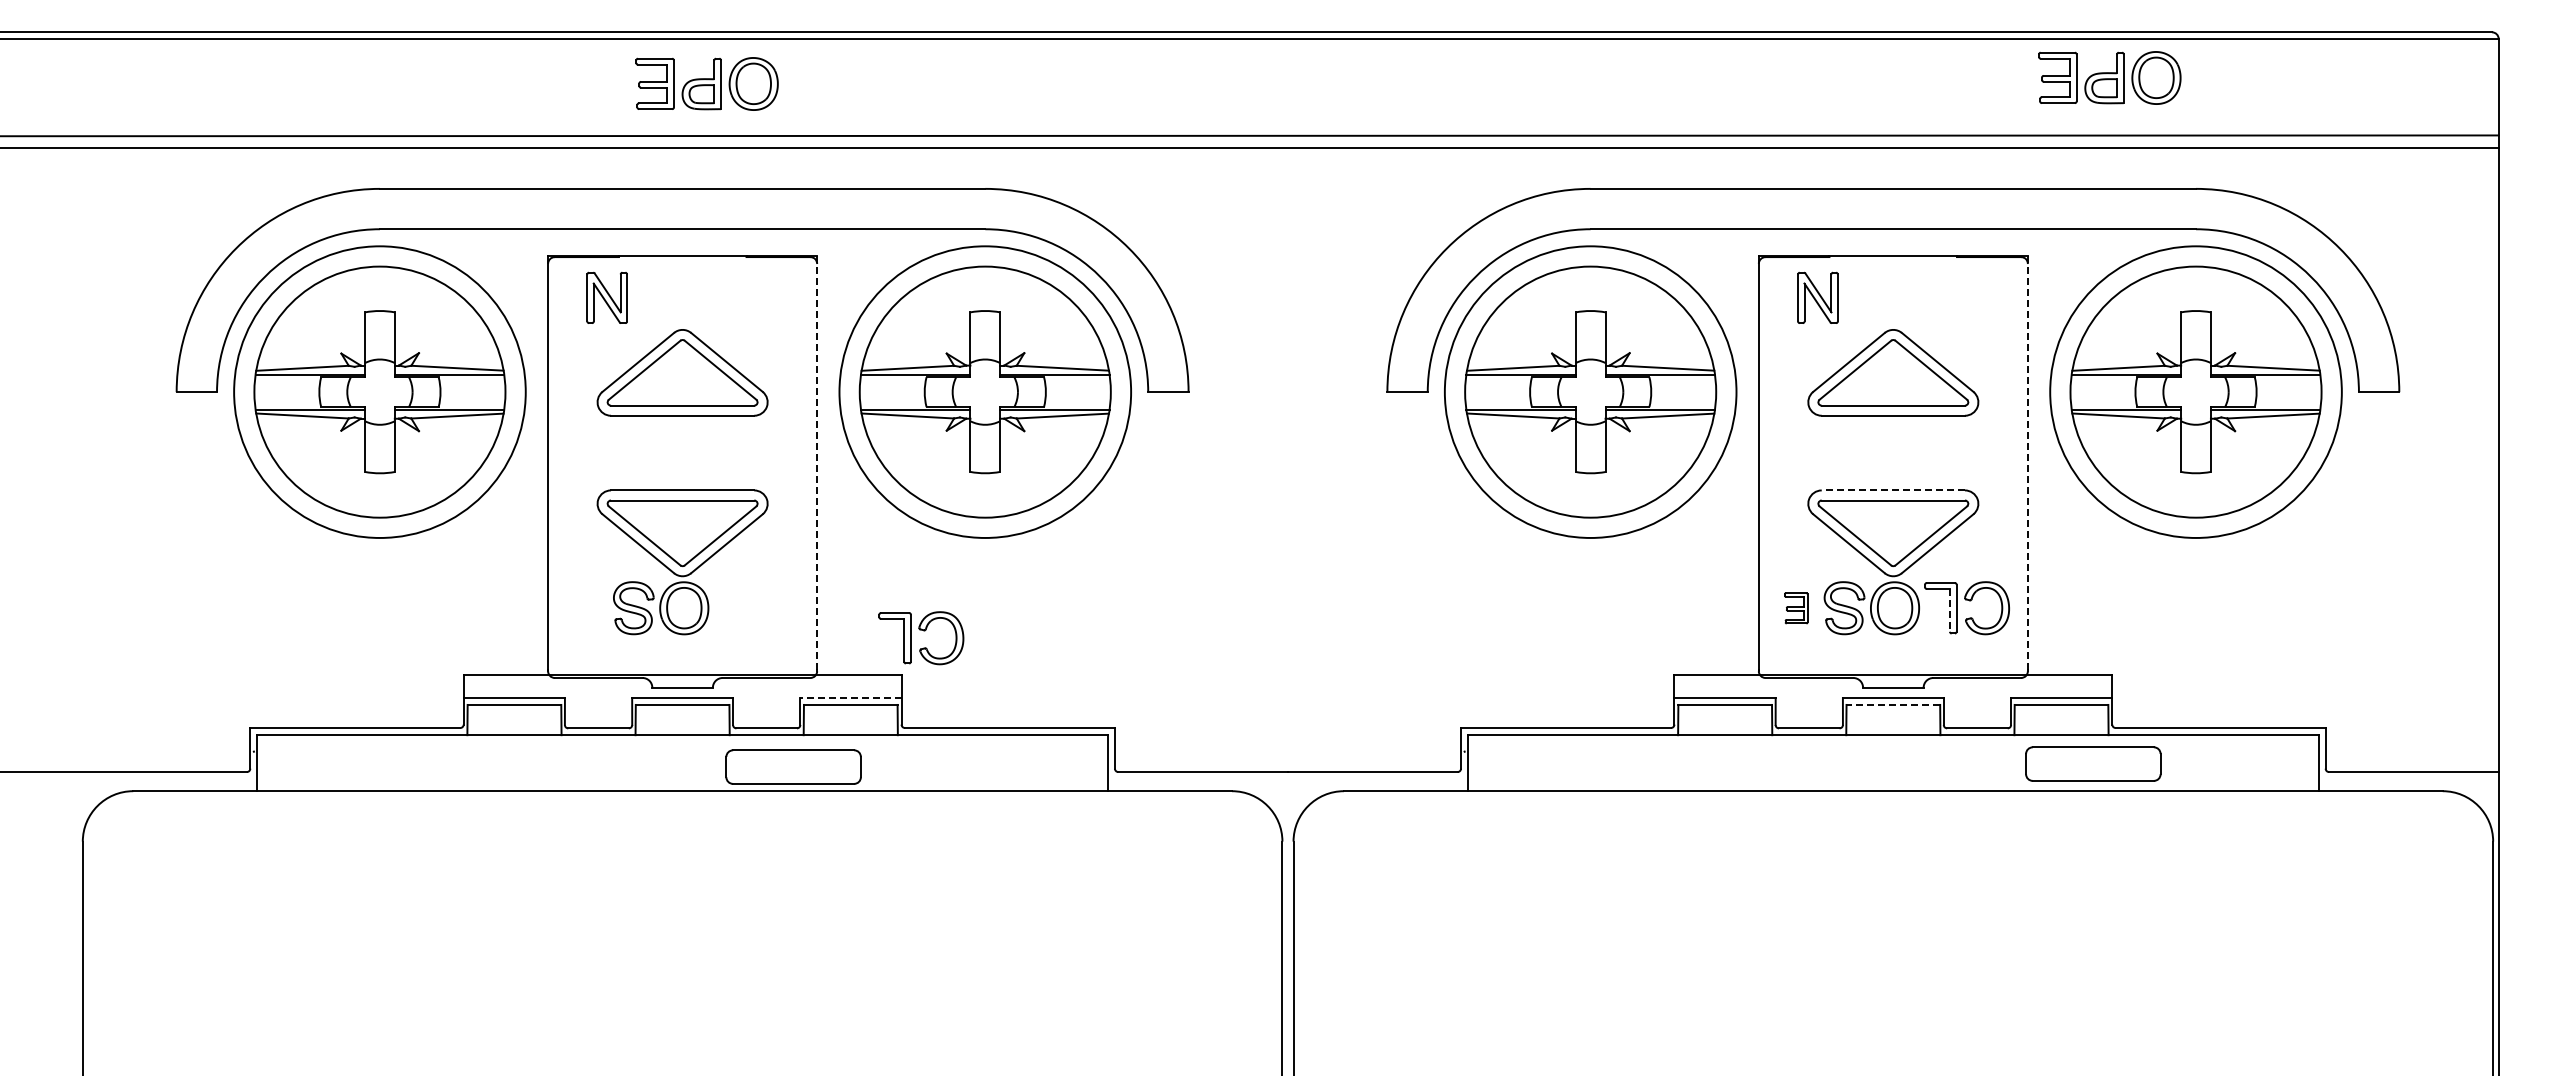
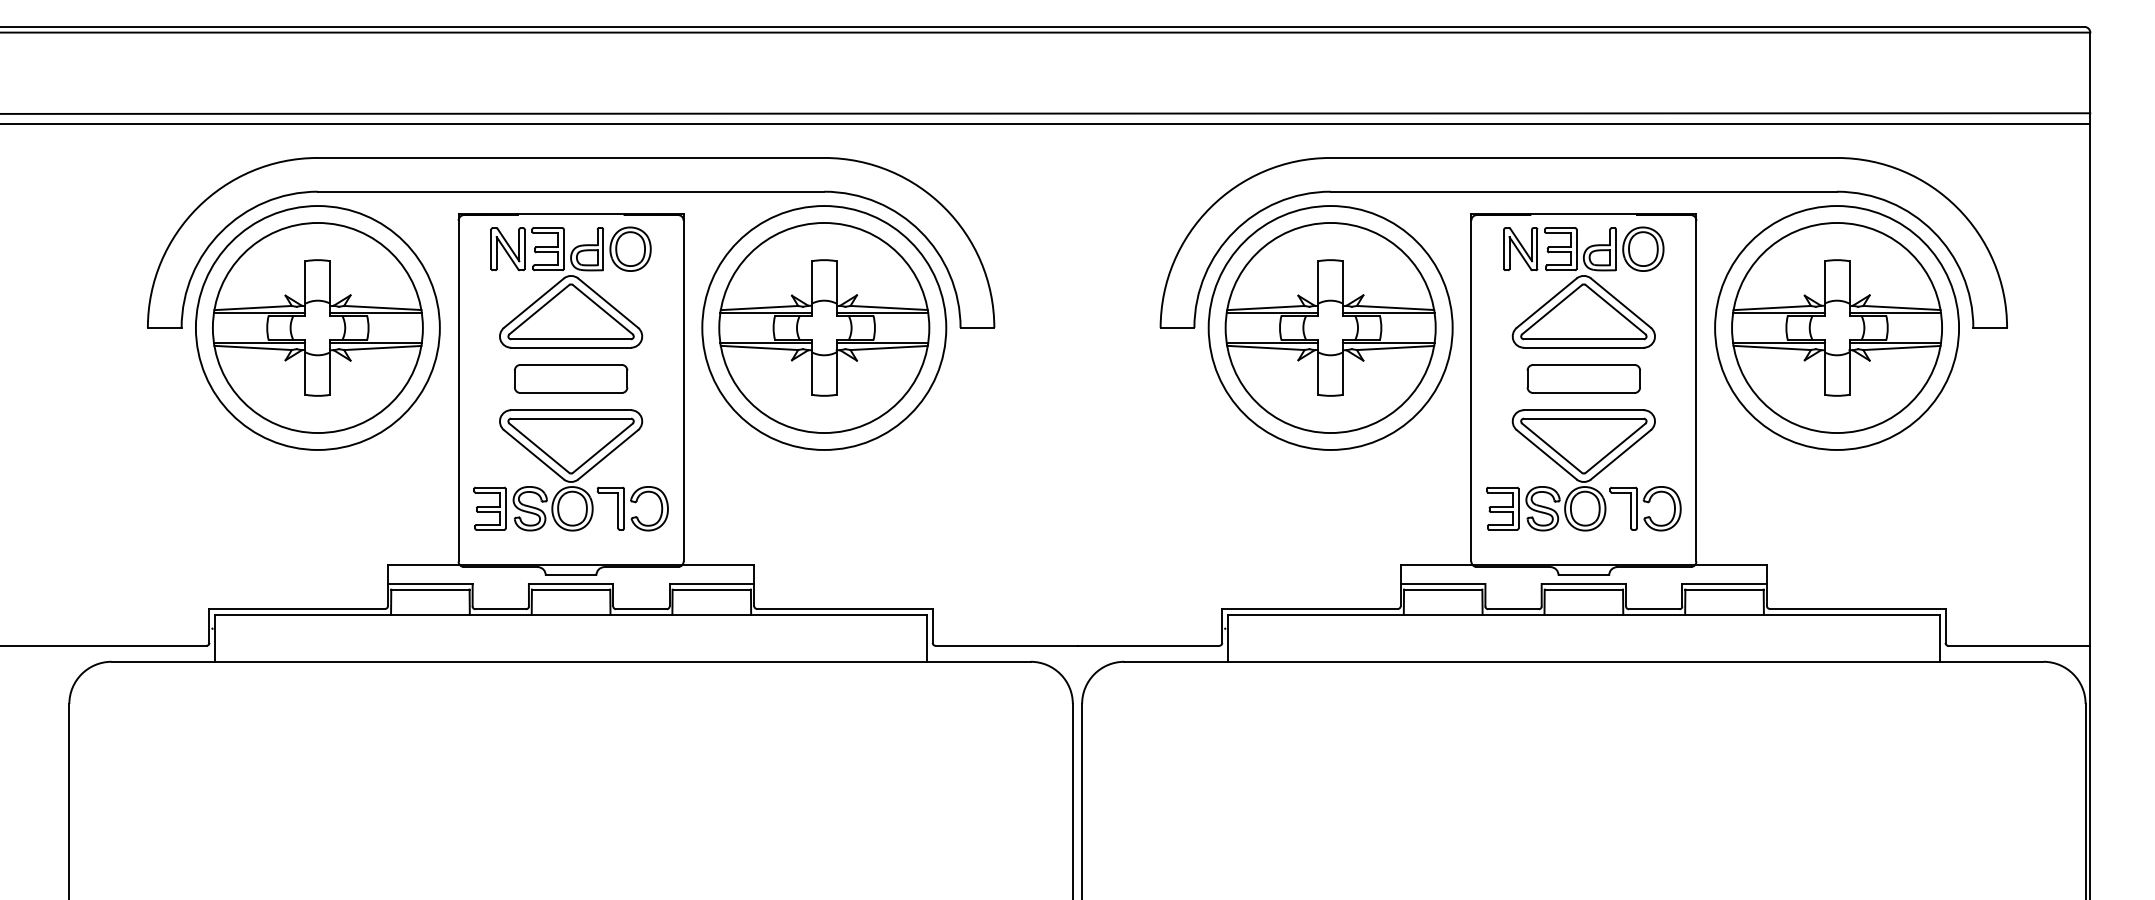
part: (2109, 77) -> (1604, 248), moved
part: (706, 83) -> (591, 248), moved
line: (817, 463) -> (683, 387), dashed -> solid
line: (2027, 463) -> (1696, 387), dashed -> solid
line: (1893, 490) -> (1584, 410), dashed -> solid
part: (585, 608) -> (489, 508), added
part: (1795, 608) -> (1502, 508), size x1.67
line: (1949, 610) -> (1630, 510), dashed -> solid
part: (923, 631) -> (634, 503), moved
line: (850, 698) -> (711, 584), dashed -> solid
line: (1893, 704) -> (1584, 589), dashed -> solid
part: (2093, 763) -> (1584, 378), moved
part: (793, 766) -> (570, 378), moved

